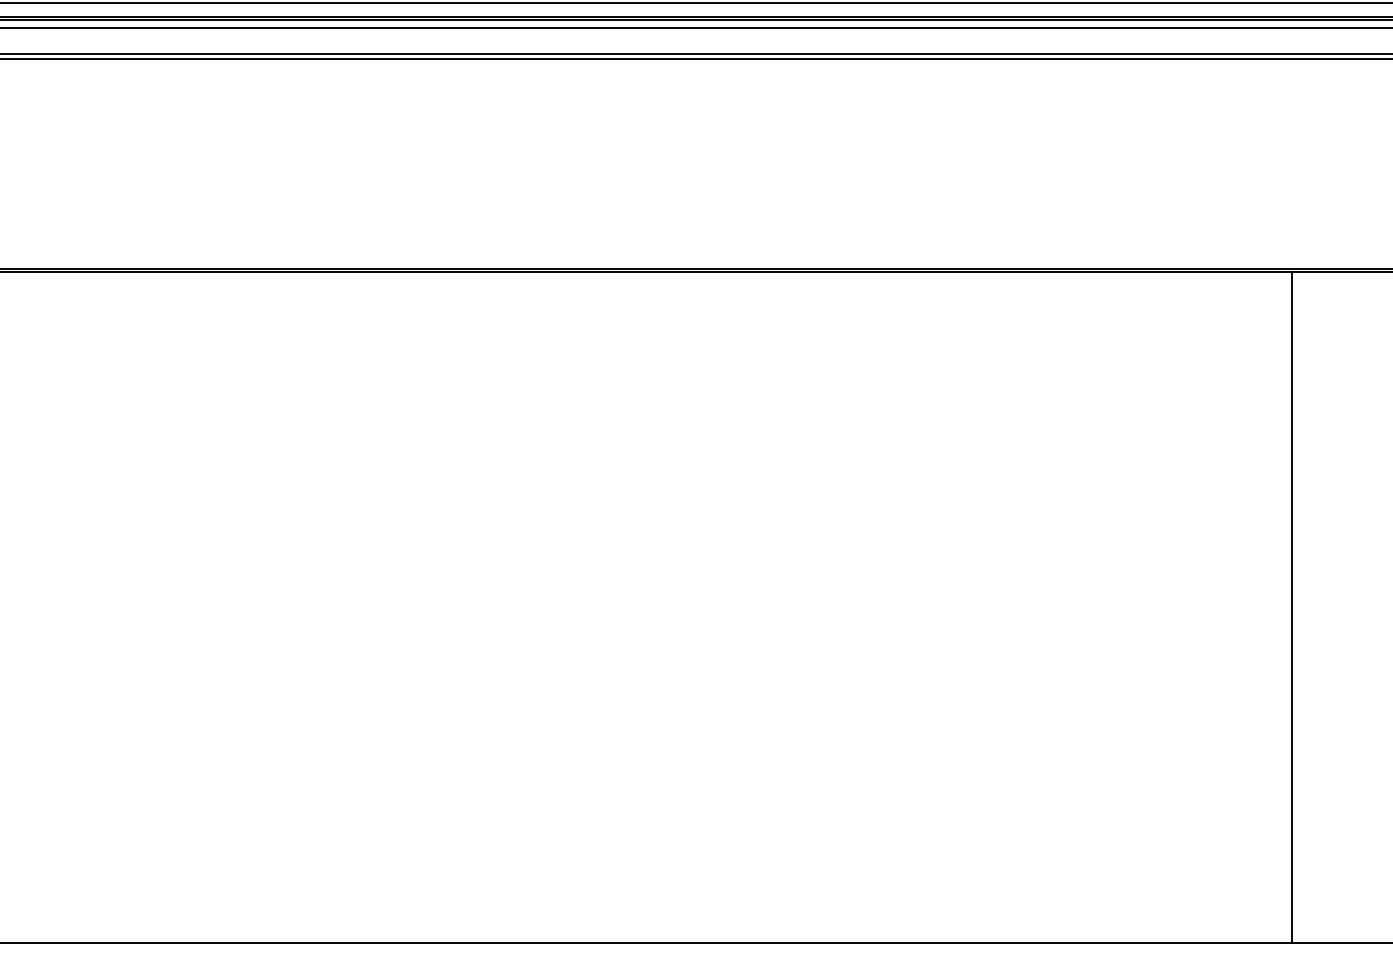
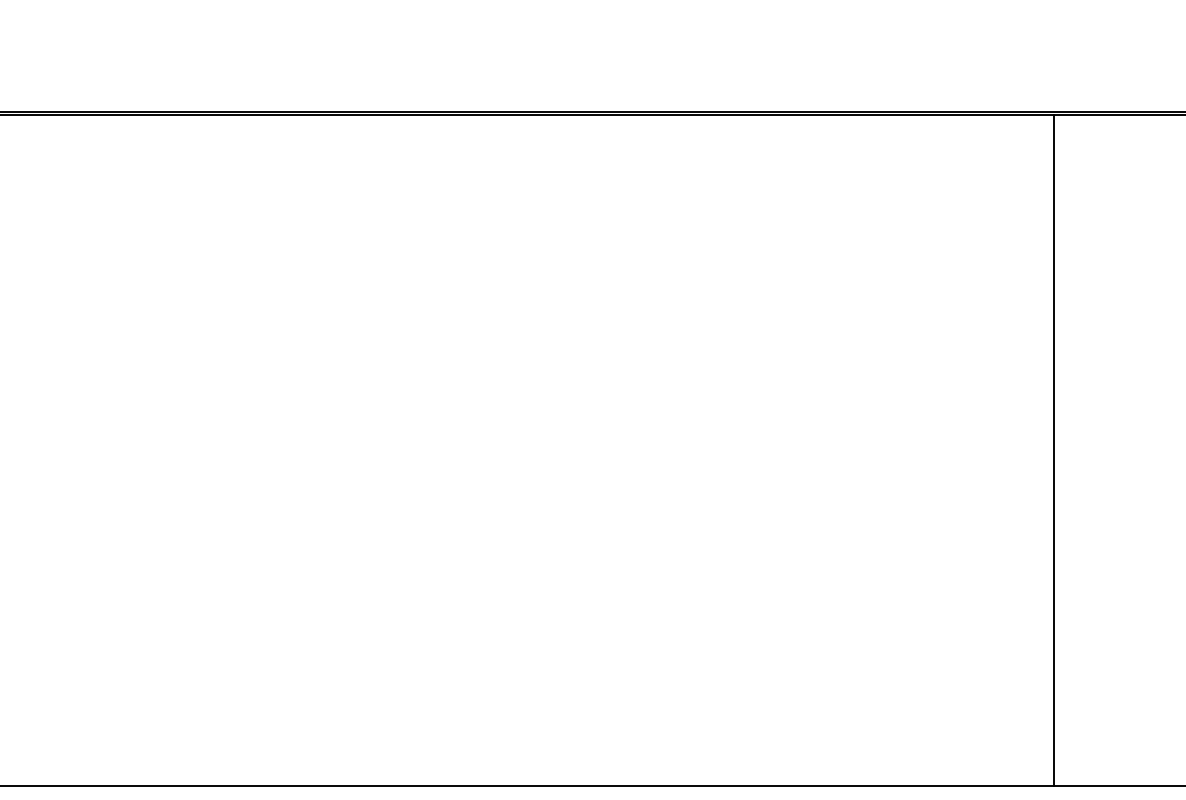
line: (1291, 607) -> (1053, 450), moved

